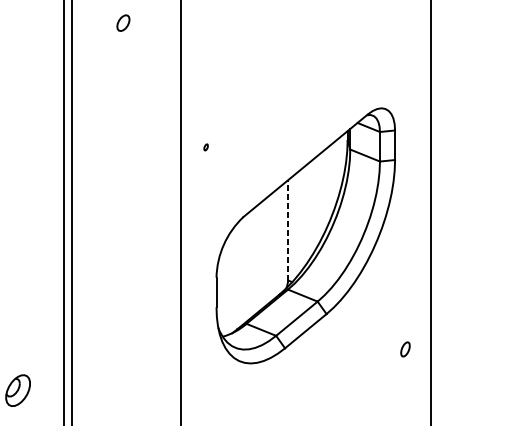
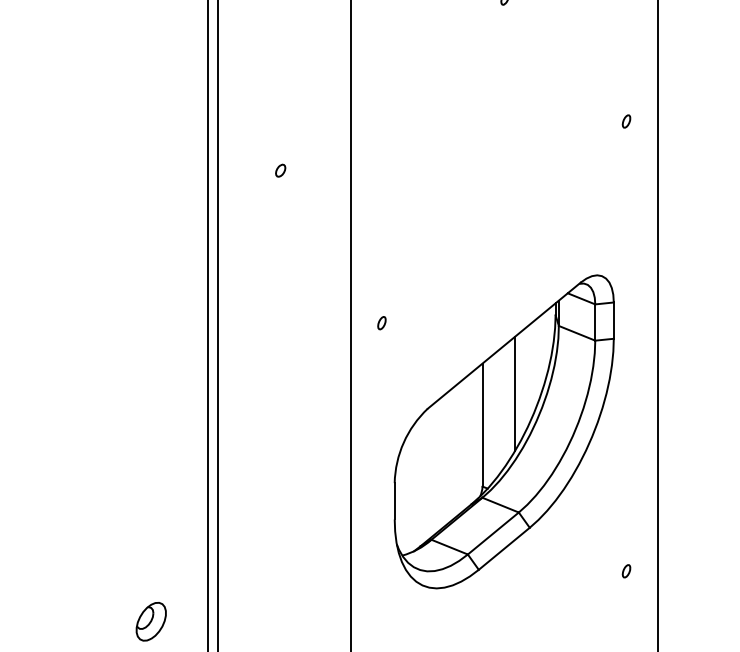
part: (123, 22) -> (280, 170), size x0.62
part: (205, 147) -> (381, 323), size x1.67
line: (314, 204) -> (515, 393), added
line: (288, 230) -> (482, 425), dashed -> solid
part: (405, 349) -> (626, 571), size x0.71

